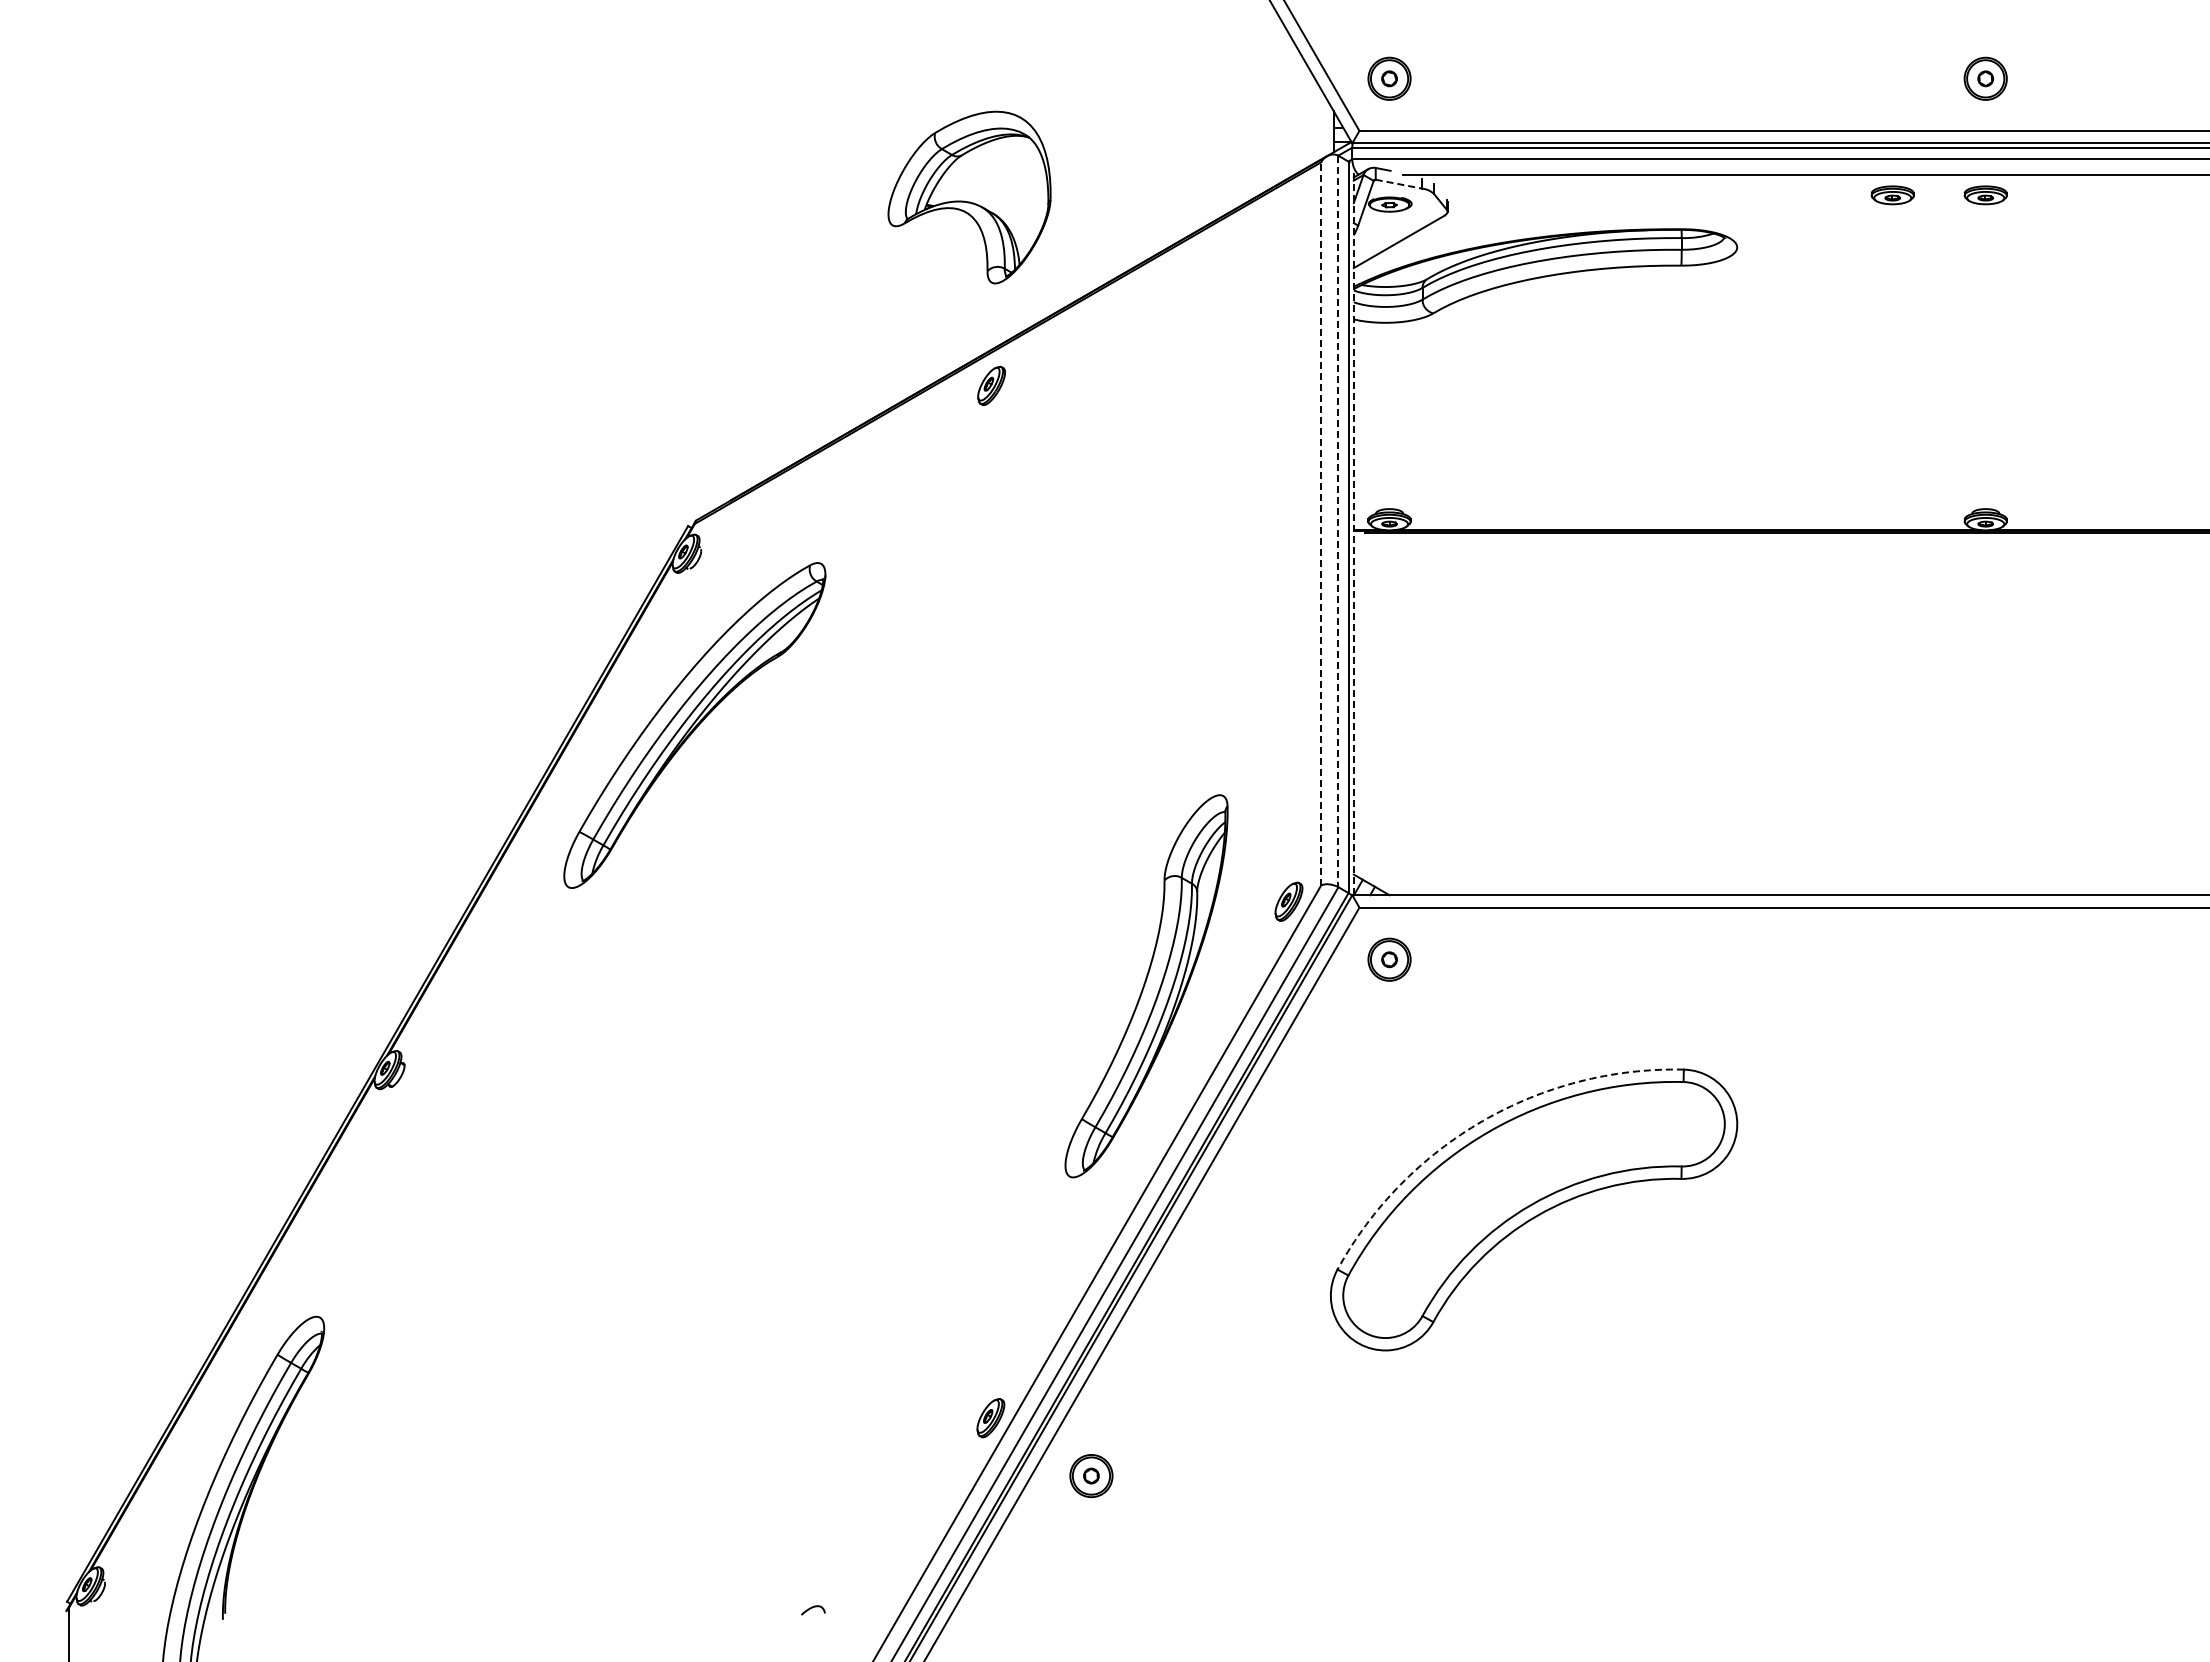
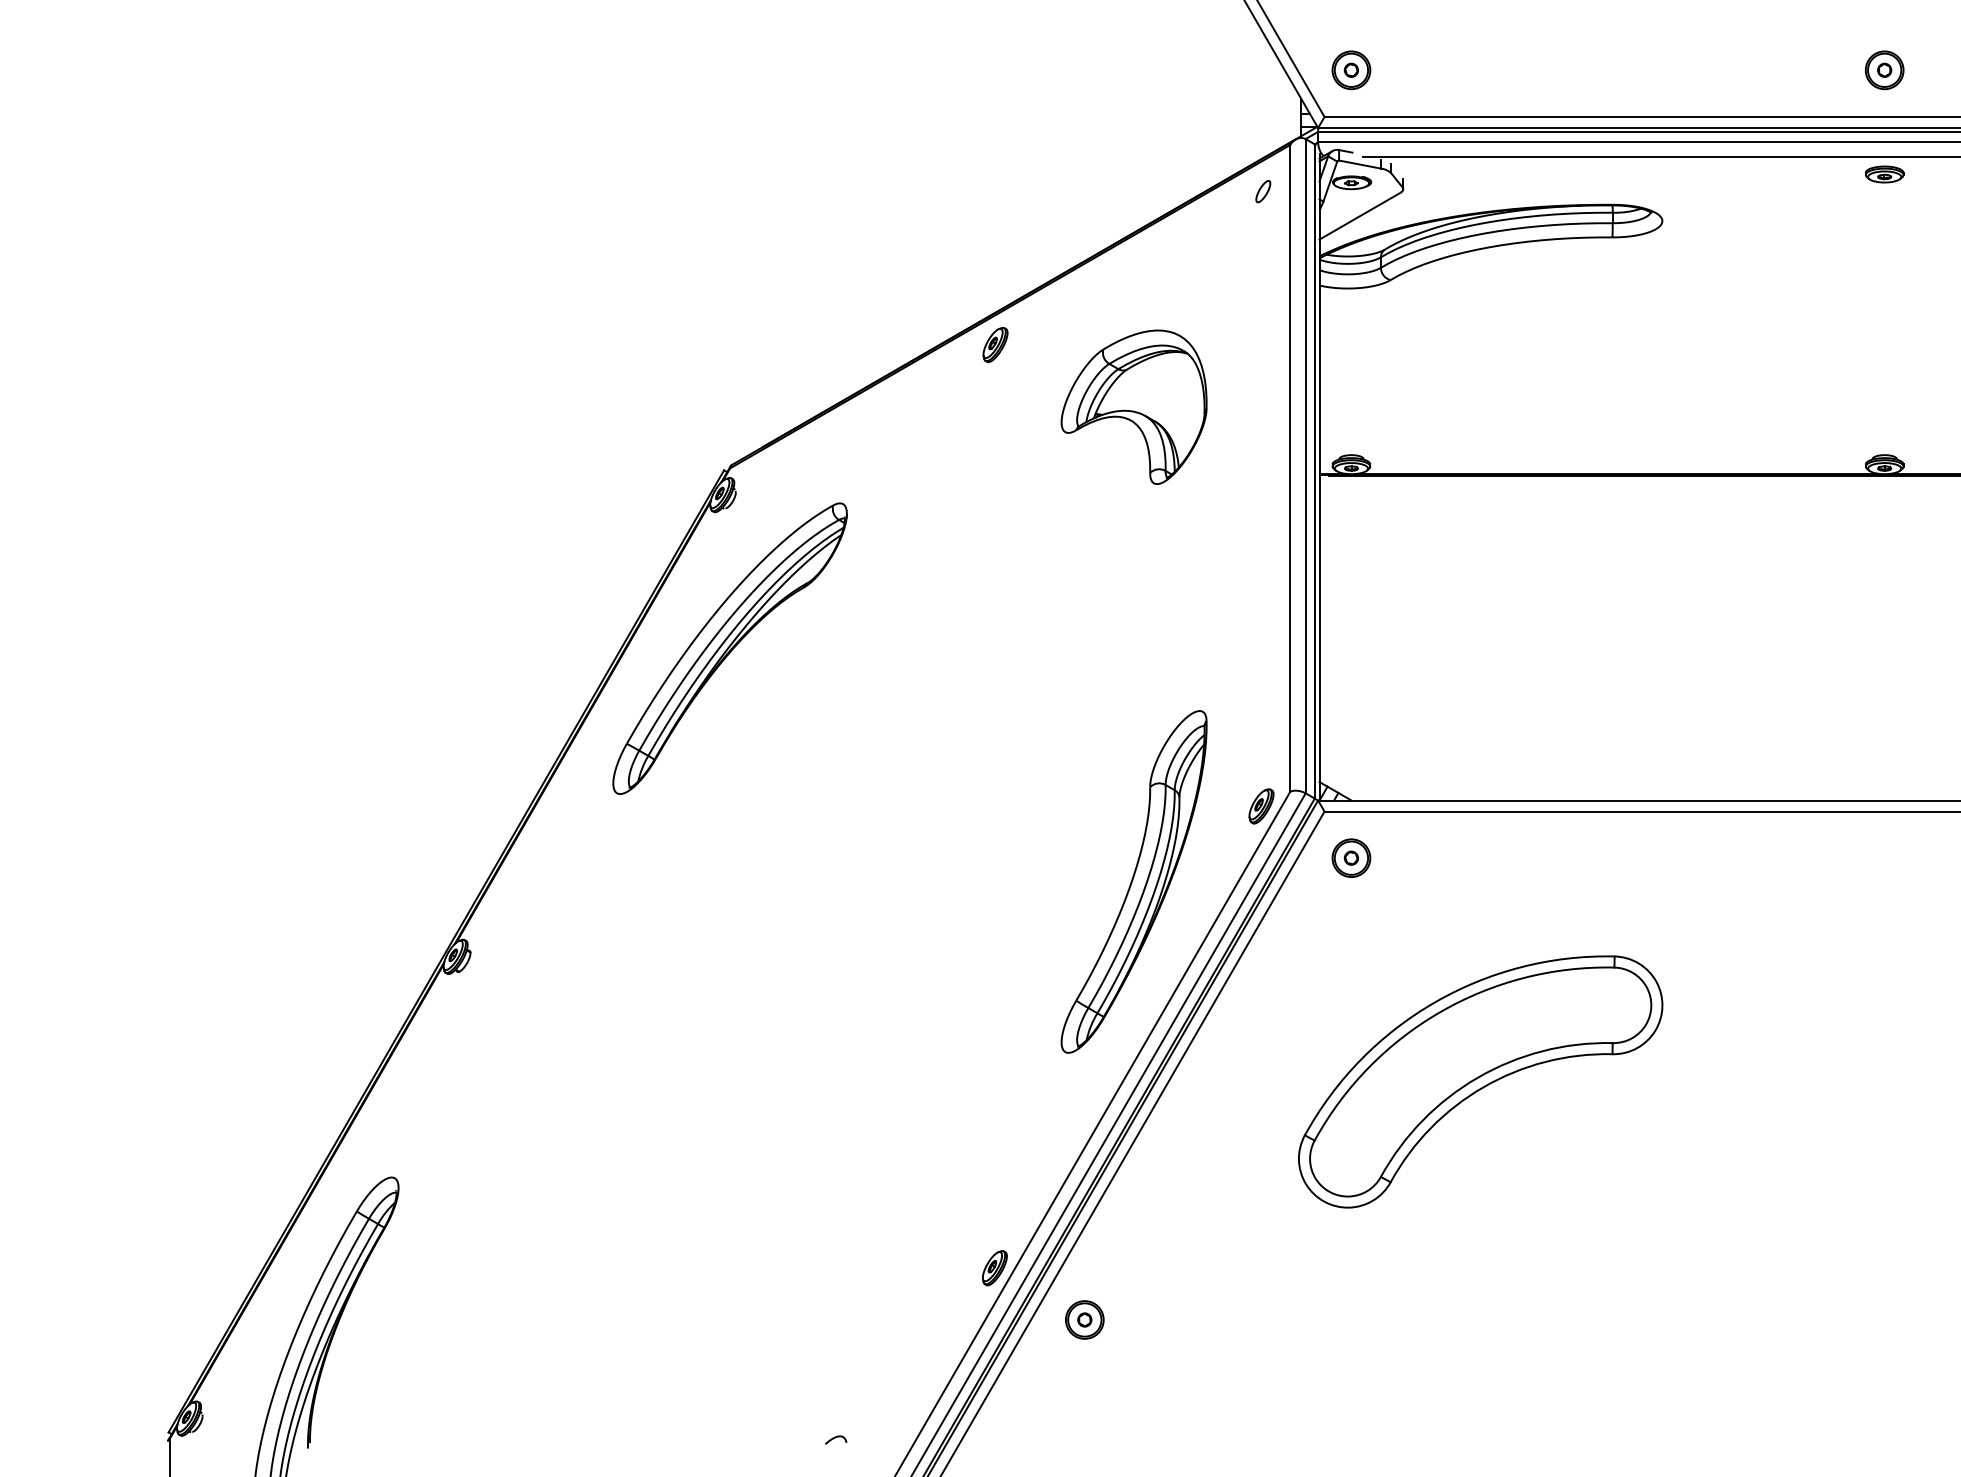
line: (1398, 184) -> (1359, 164), dashed -> solid
part: (1892, 195) -> (1801, 174), removed
part: (969, 197) -> (1134, 407), moved
part: (1290, 214) -> (1262, 191), added
line: (1338, 521) -> (1305, 466), dashed -> solid
line: (1321, 523) -> (1290, 468), dashed -> solid
line: (1353, 533) -> (1319, 476), dashed -> solid
arc: (1482, 1121) -> (1434, 1002), dashed -> solid

